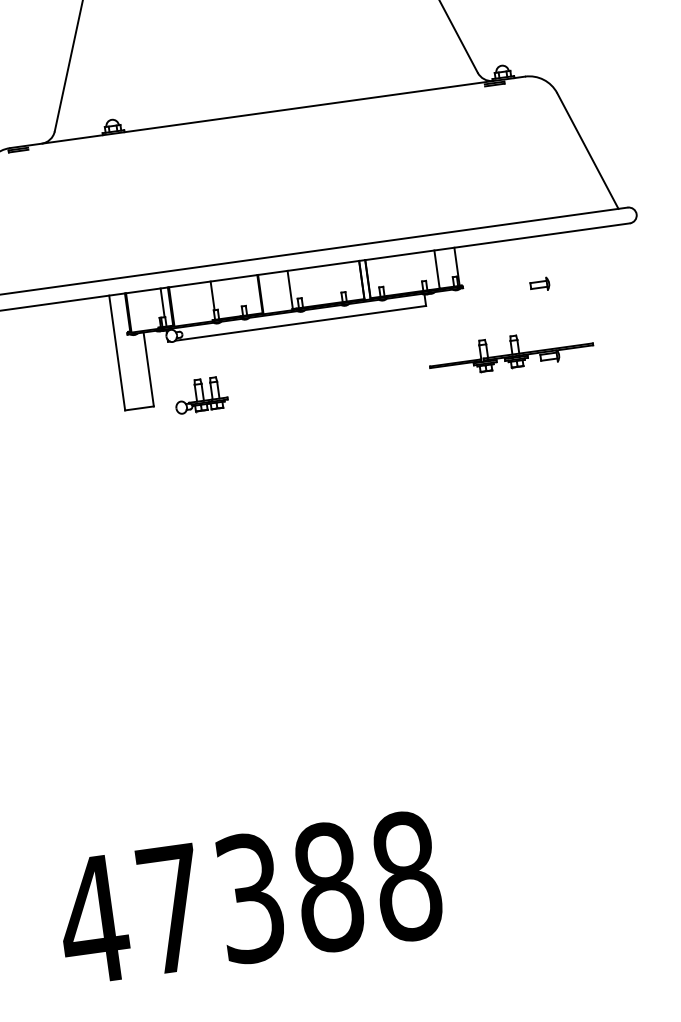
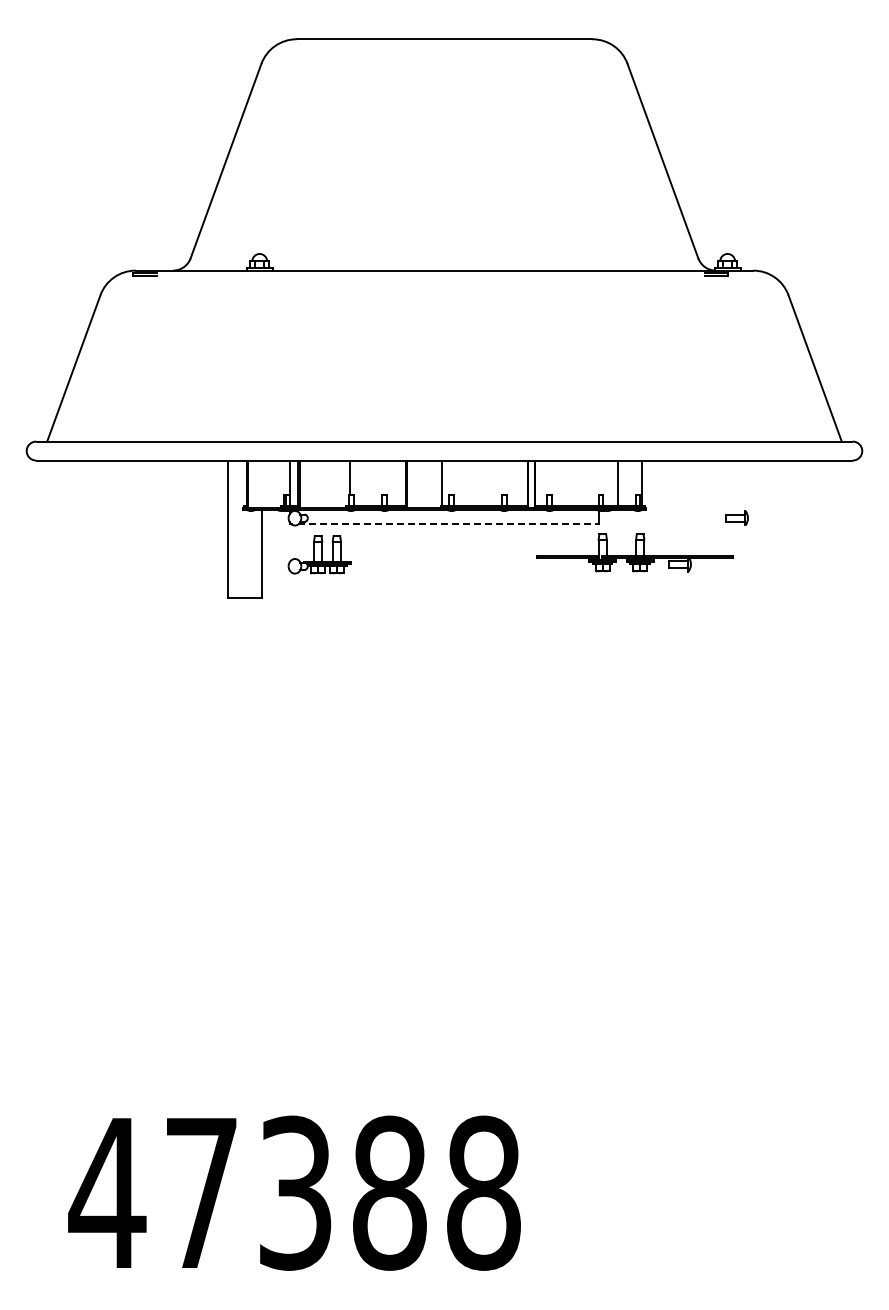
line: (300, 323) -> (448, 524), solid -> dashed
part: (510, 351) -> (634, 552), moved
part: (200, 394) -> (319, 554), moved

